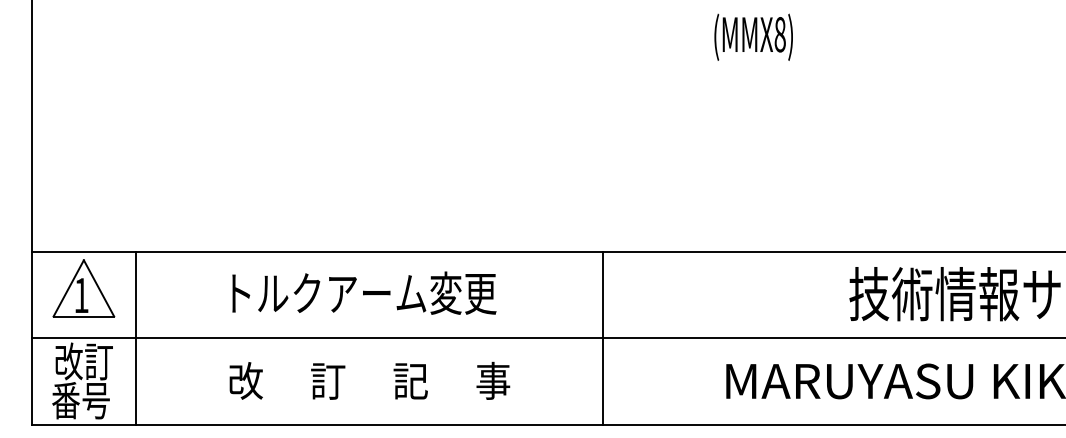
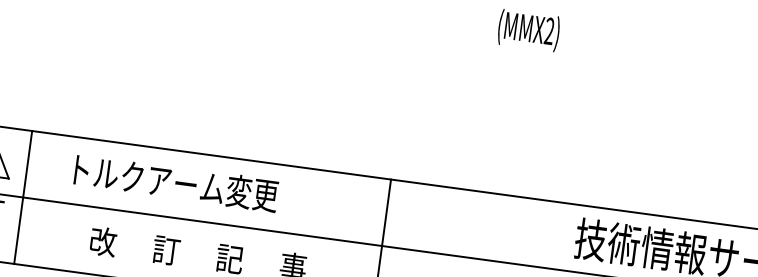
text: (779, 34) -> (549, 31), (MMX8) -> (MMX2)
text: (364, 292) -> (176, 182), moved

